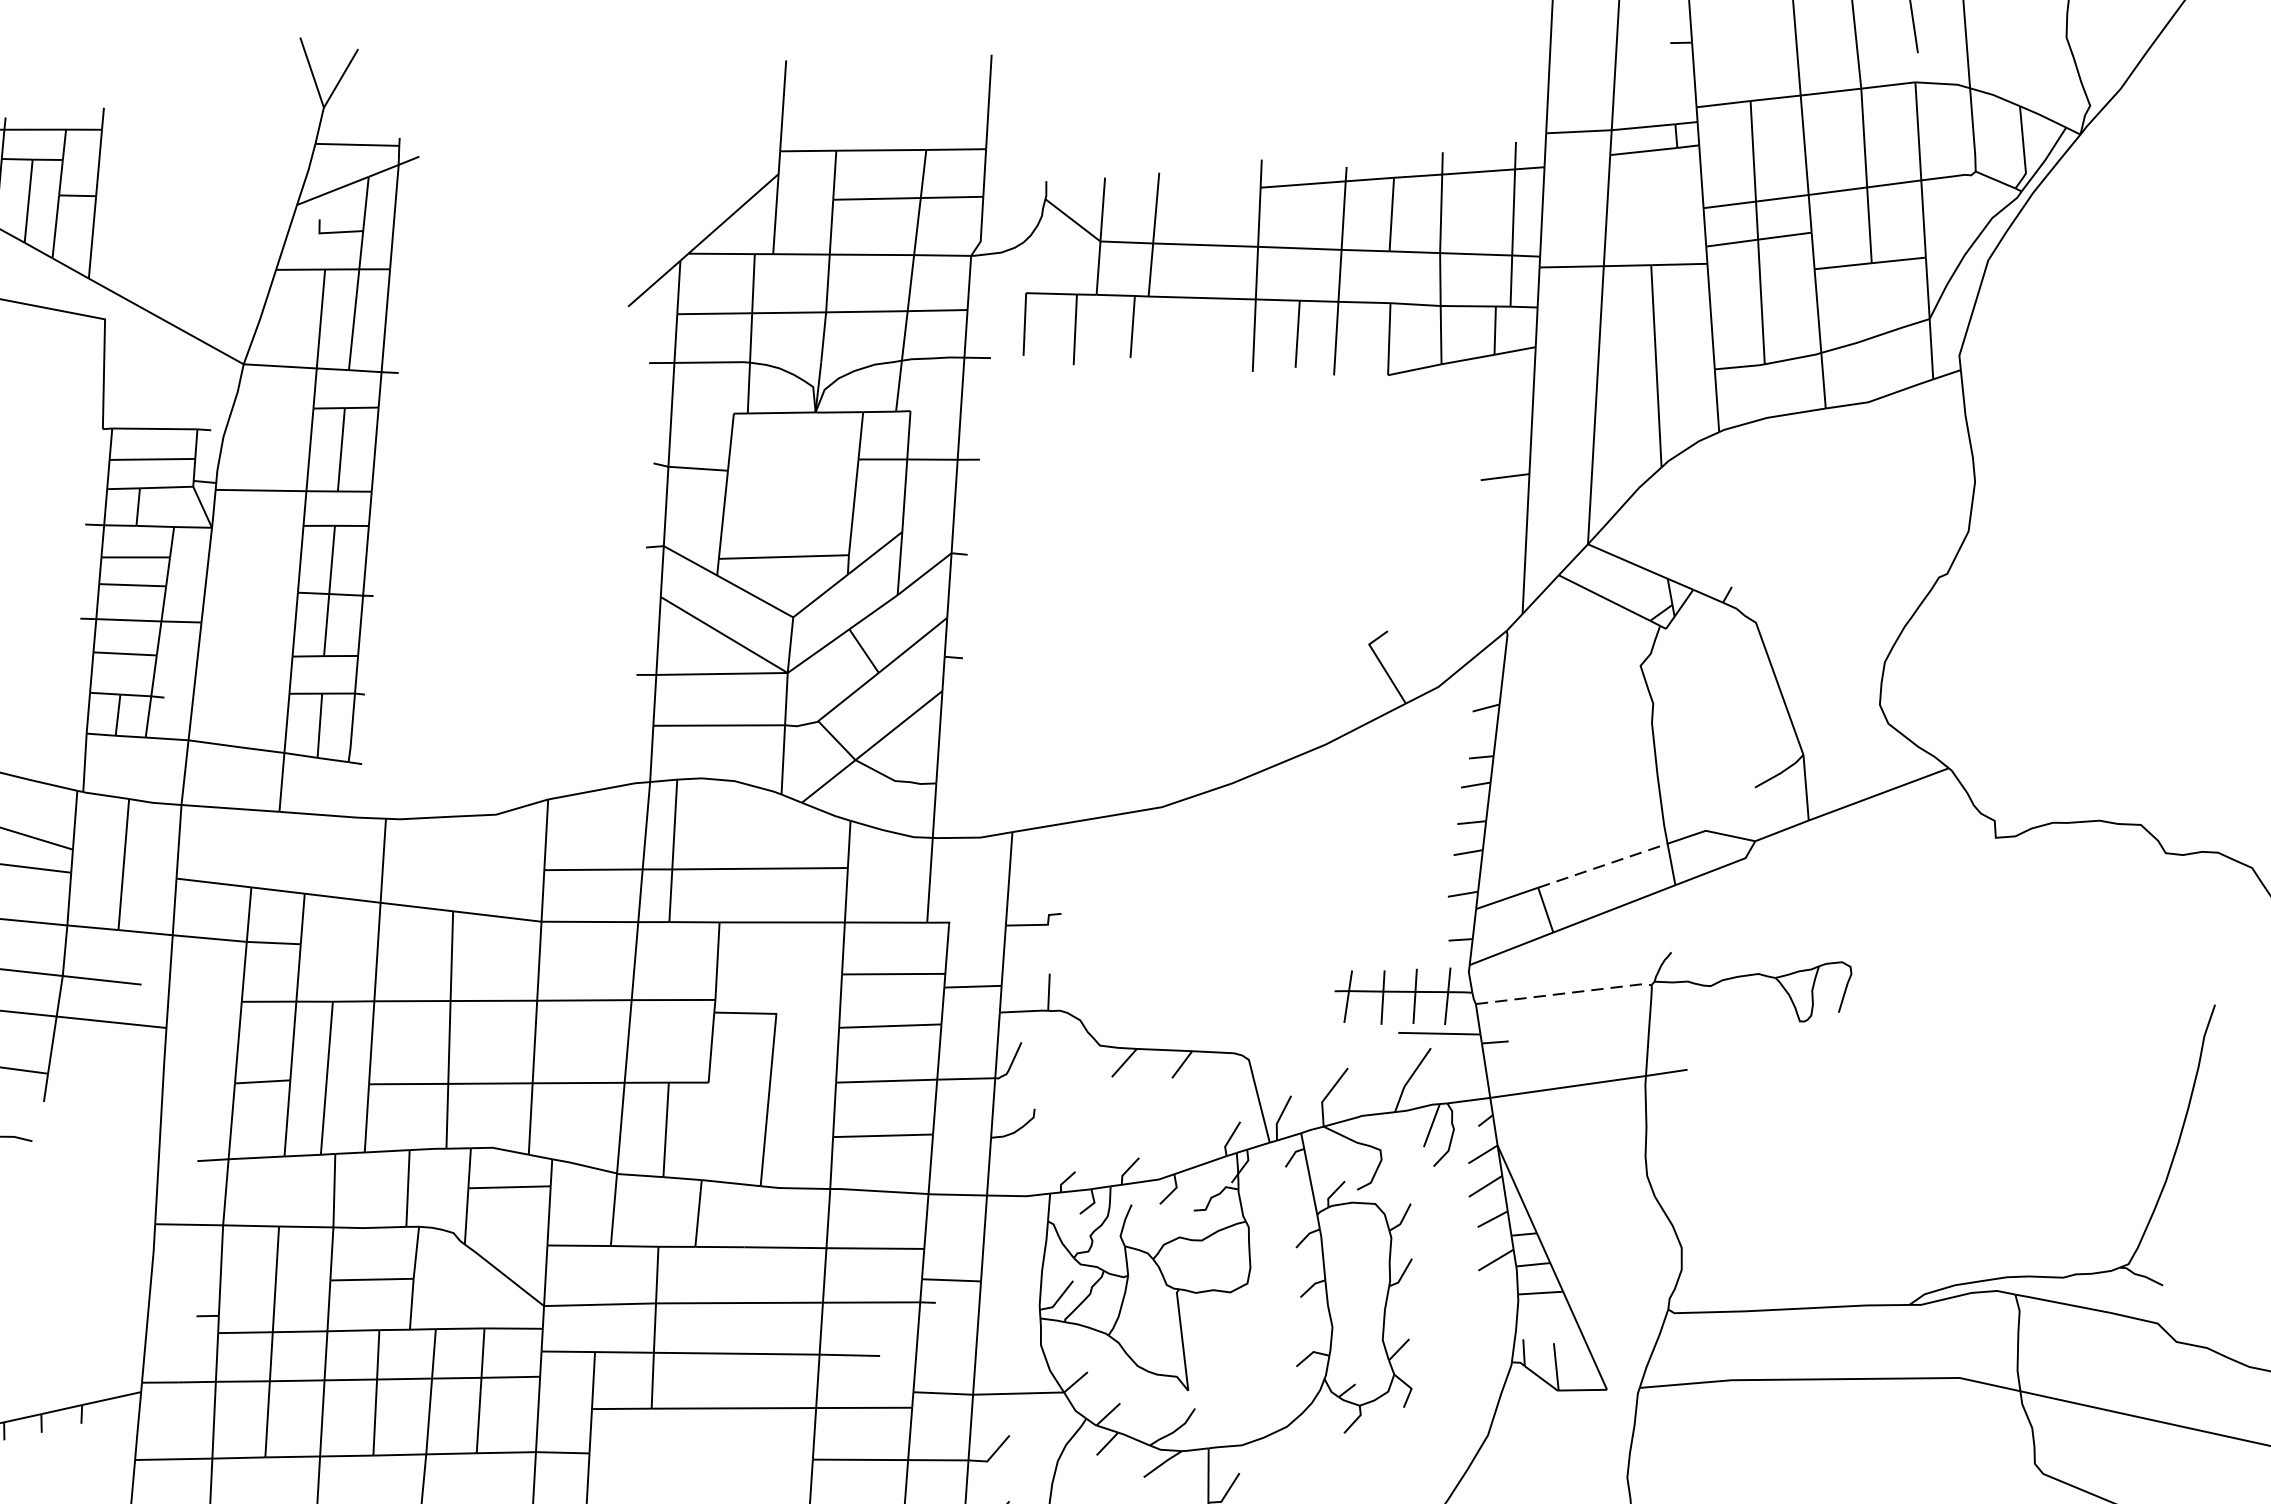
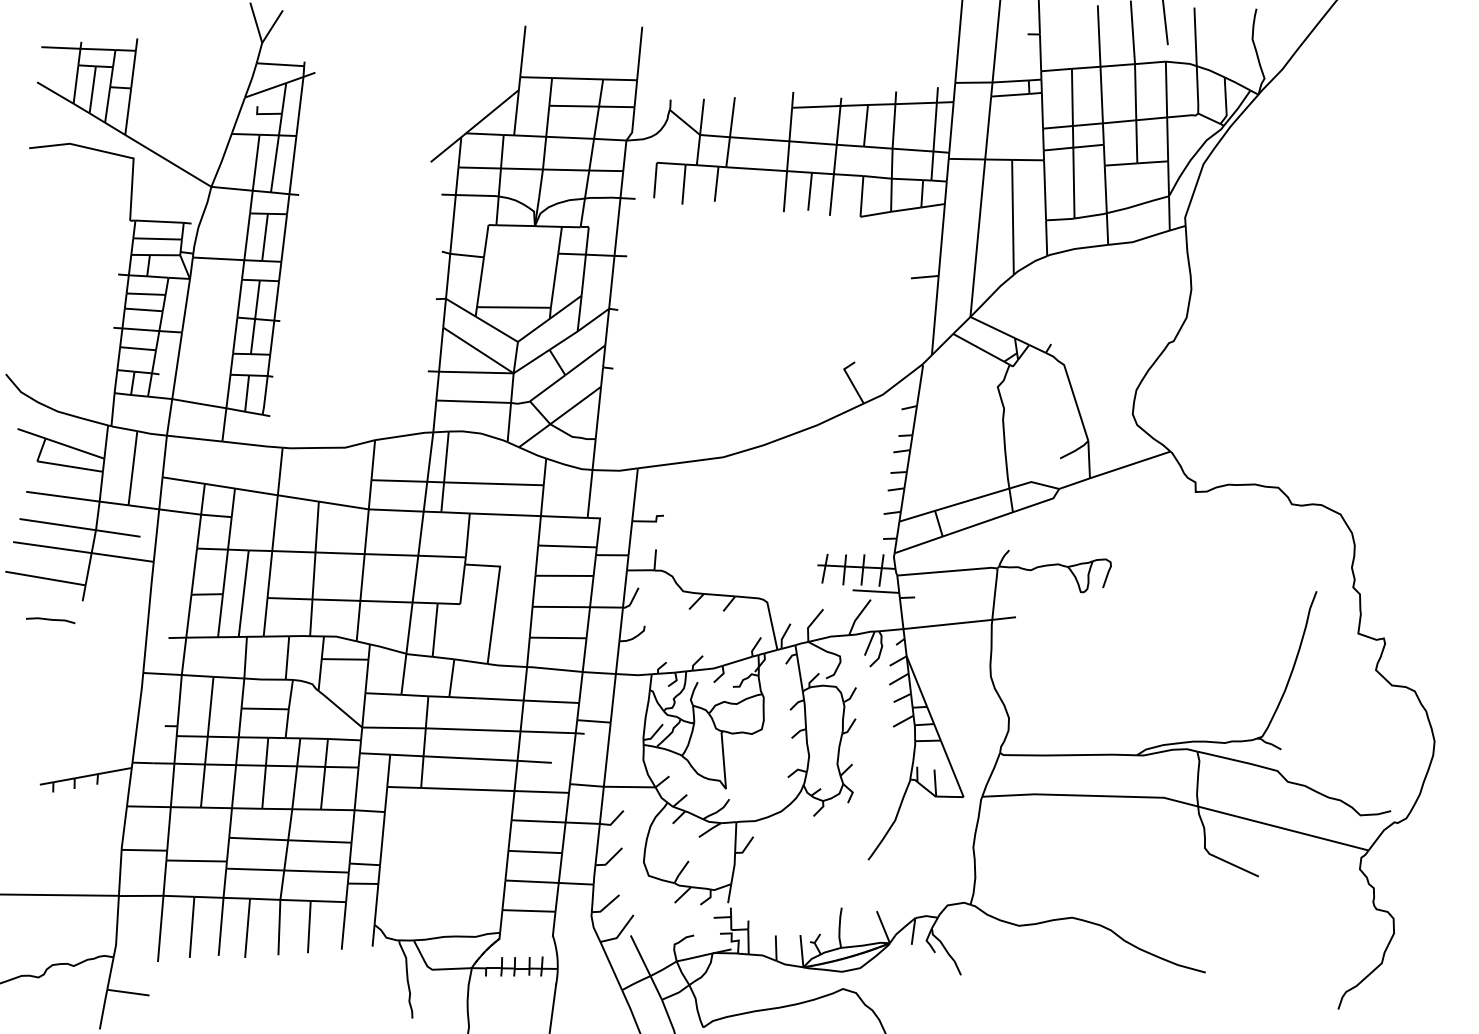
line: (1603, 865) -> (972, 499), dashed -> solid
line: (1565, 993) -> (948, 571), dashed -> solid

